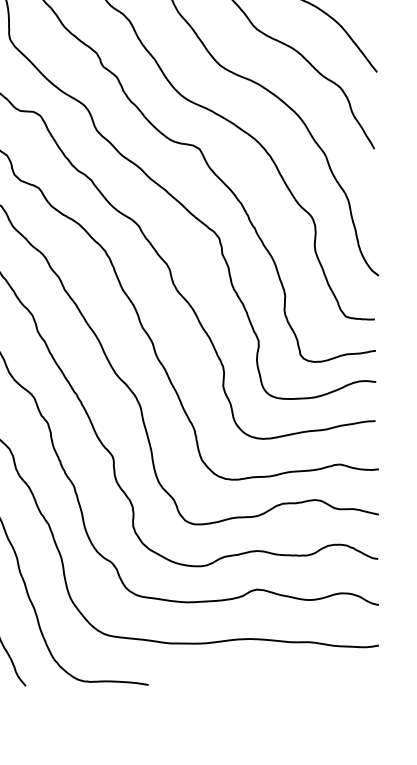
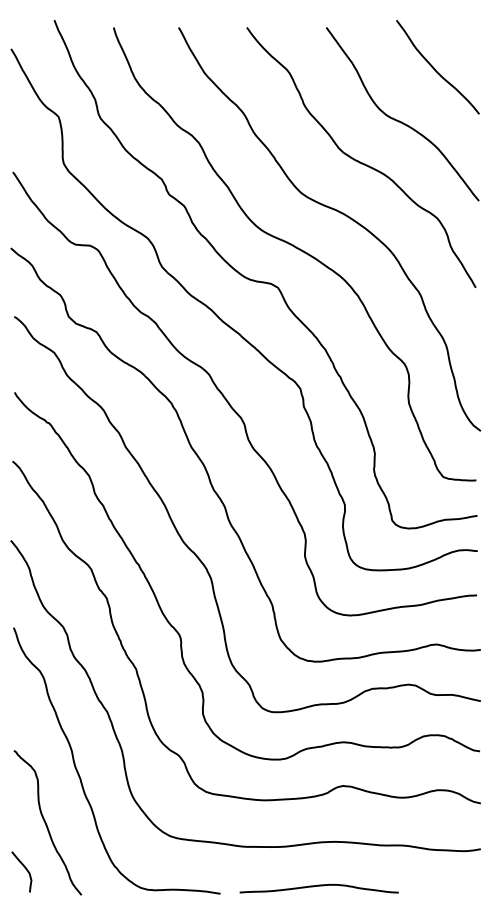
curve: (235, 678) -> (318, 886), added

